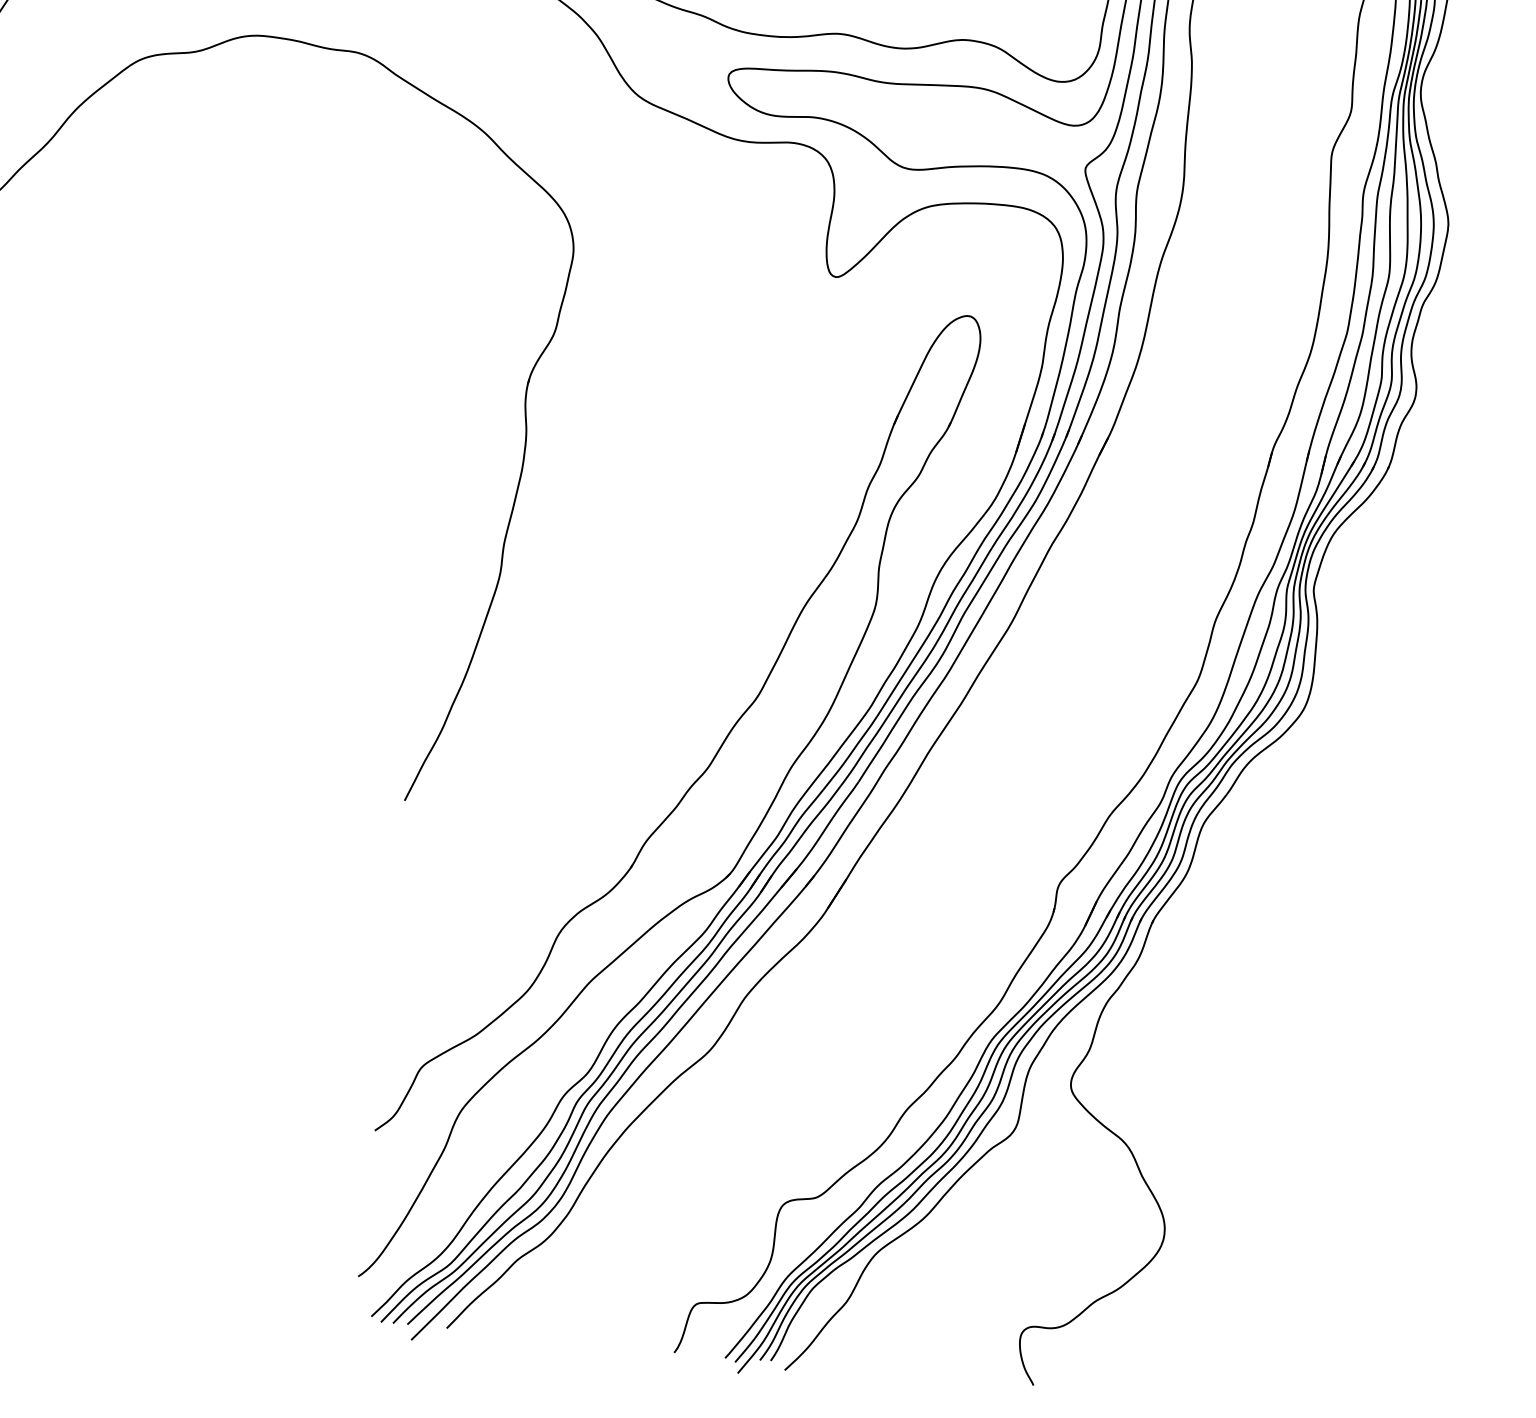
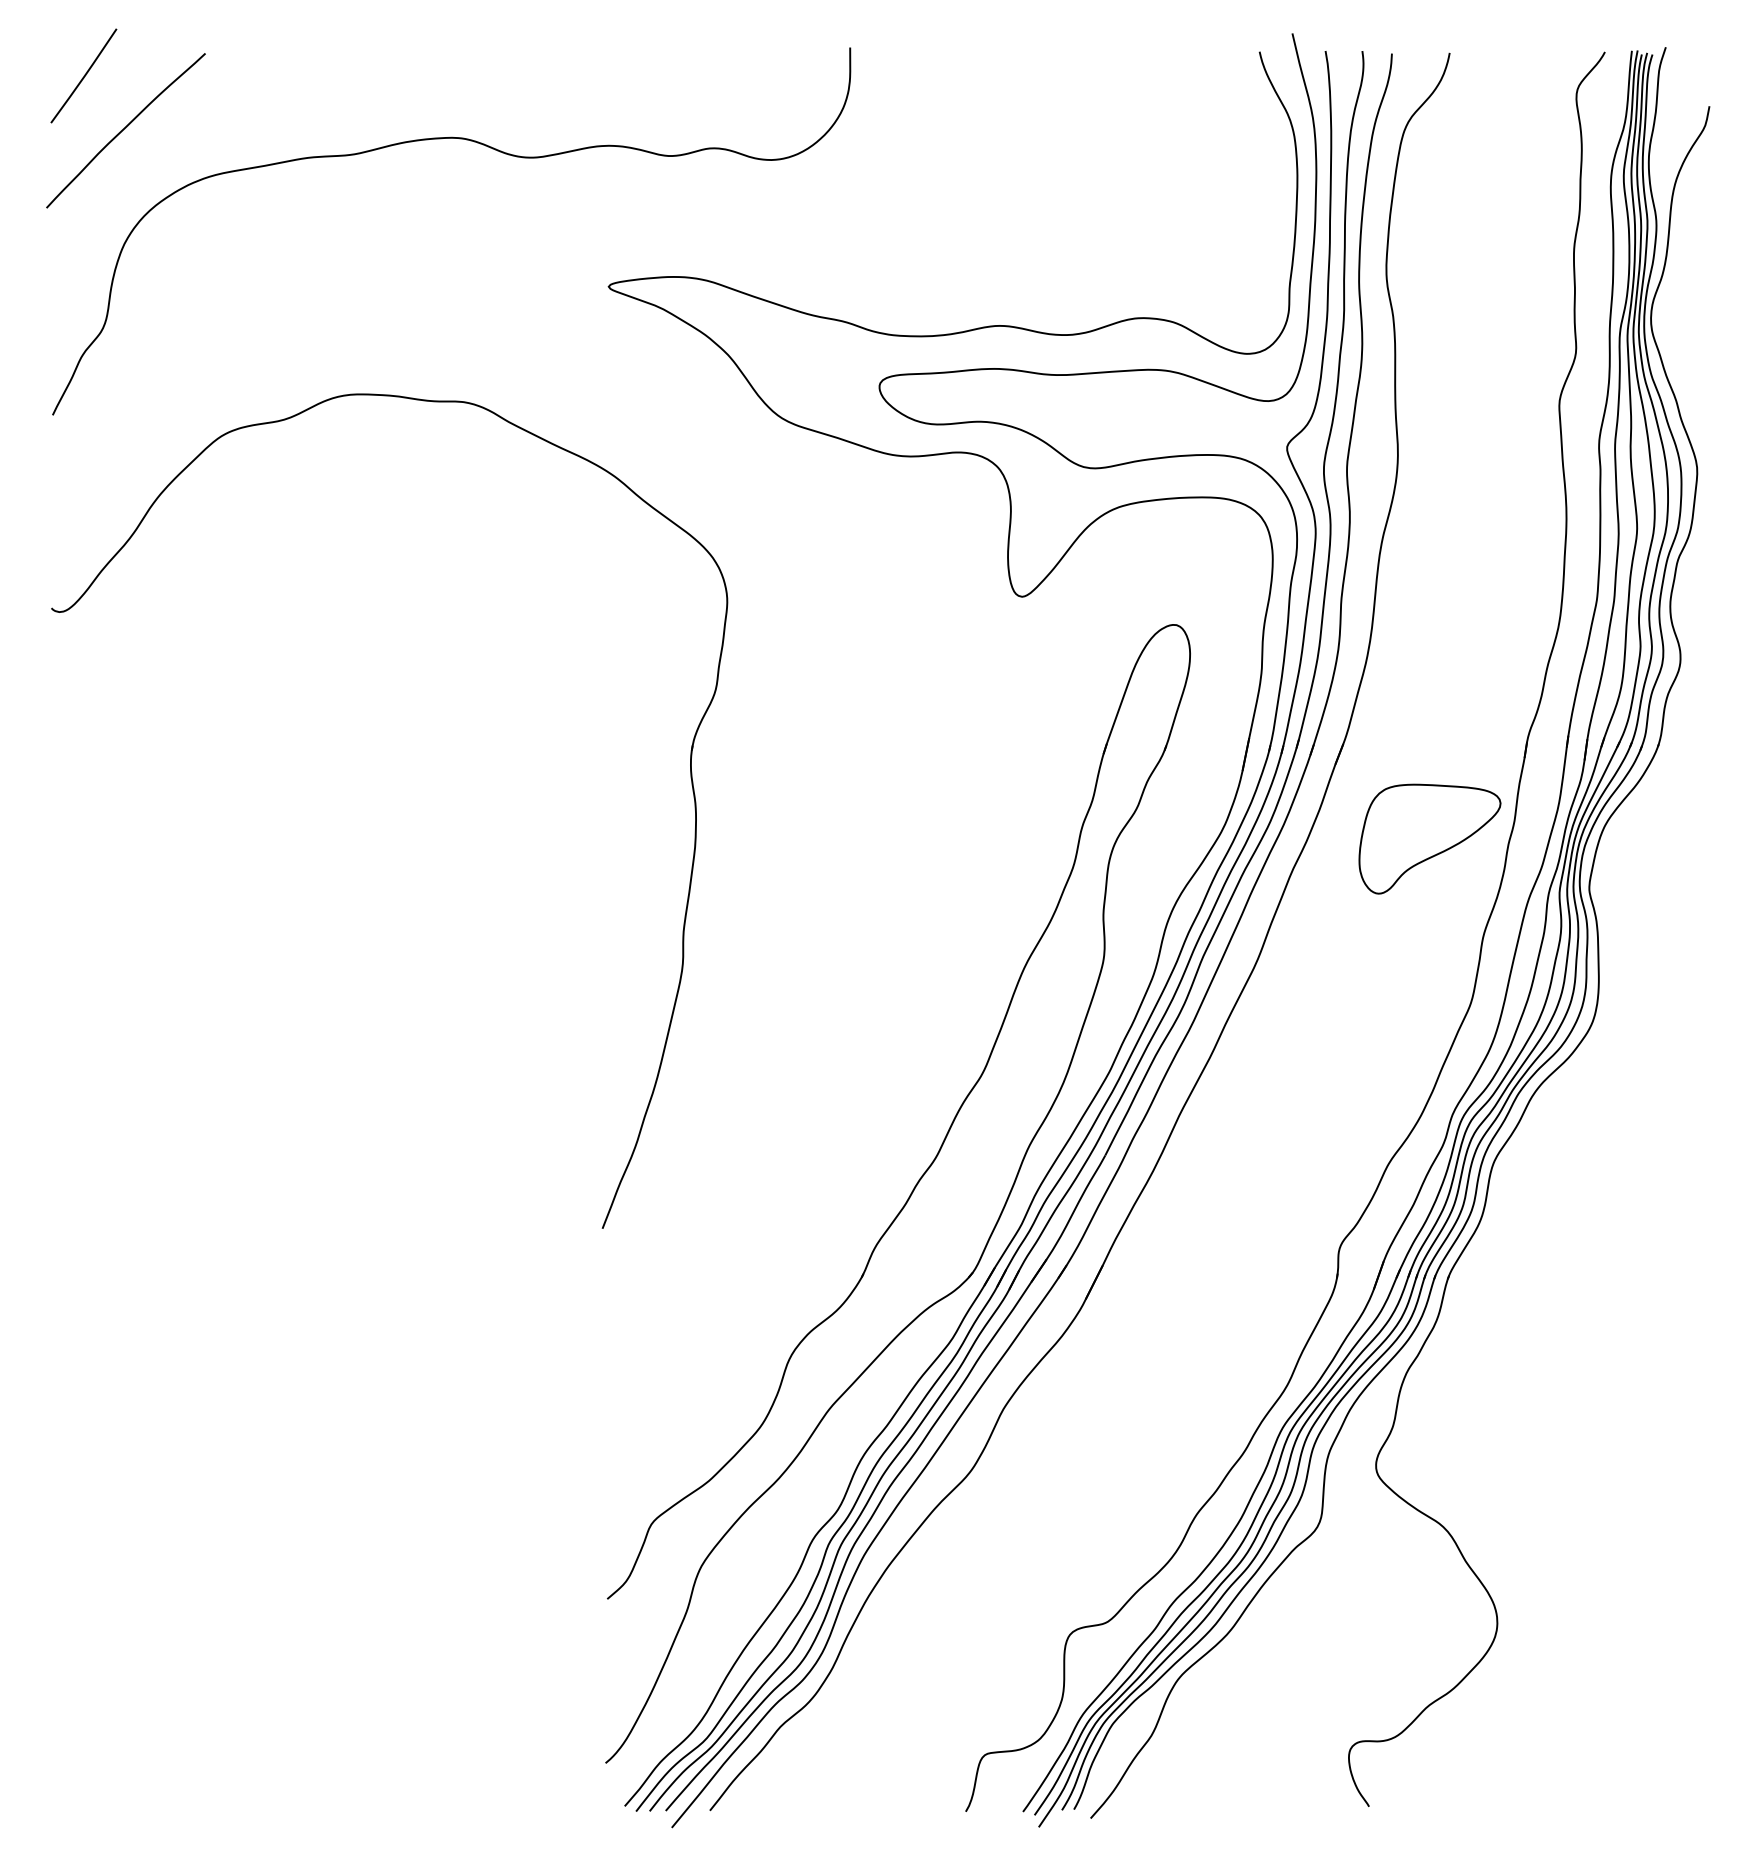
part: (1176, 529) -> (1429, 838), added

